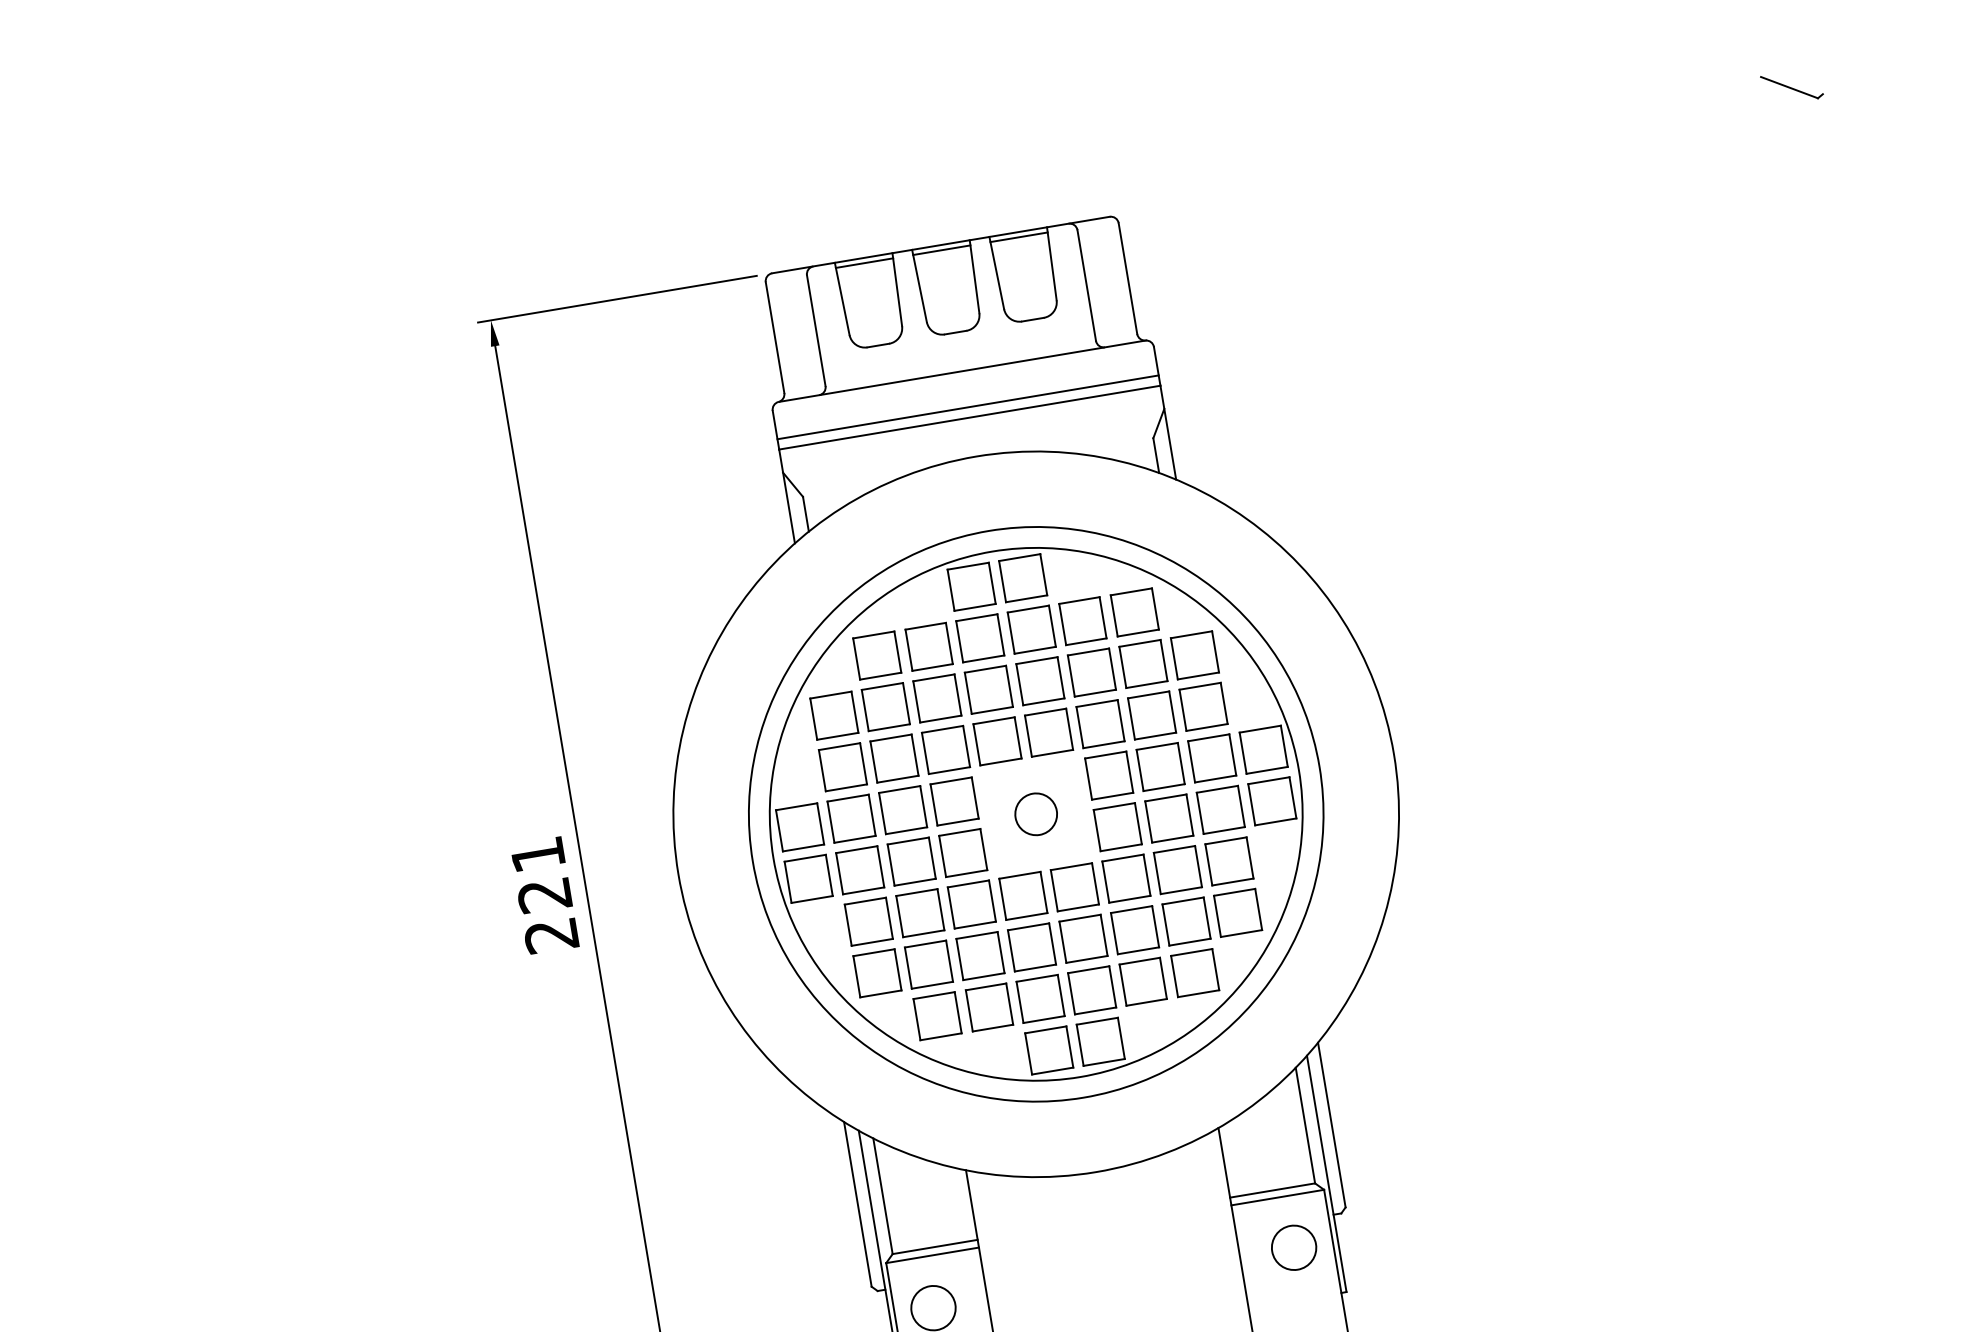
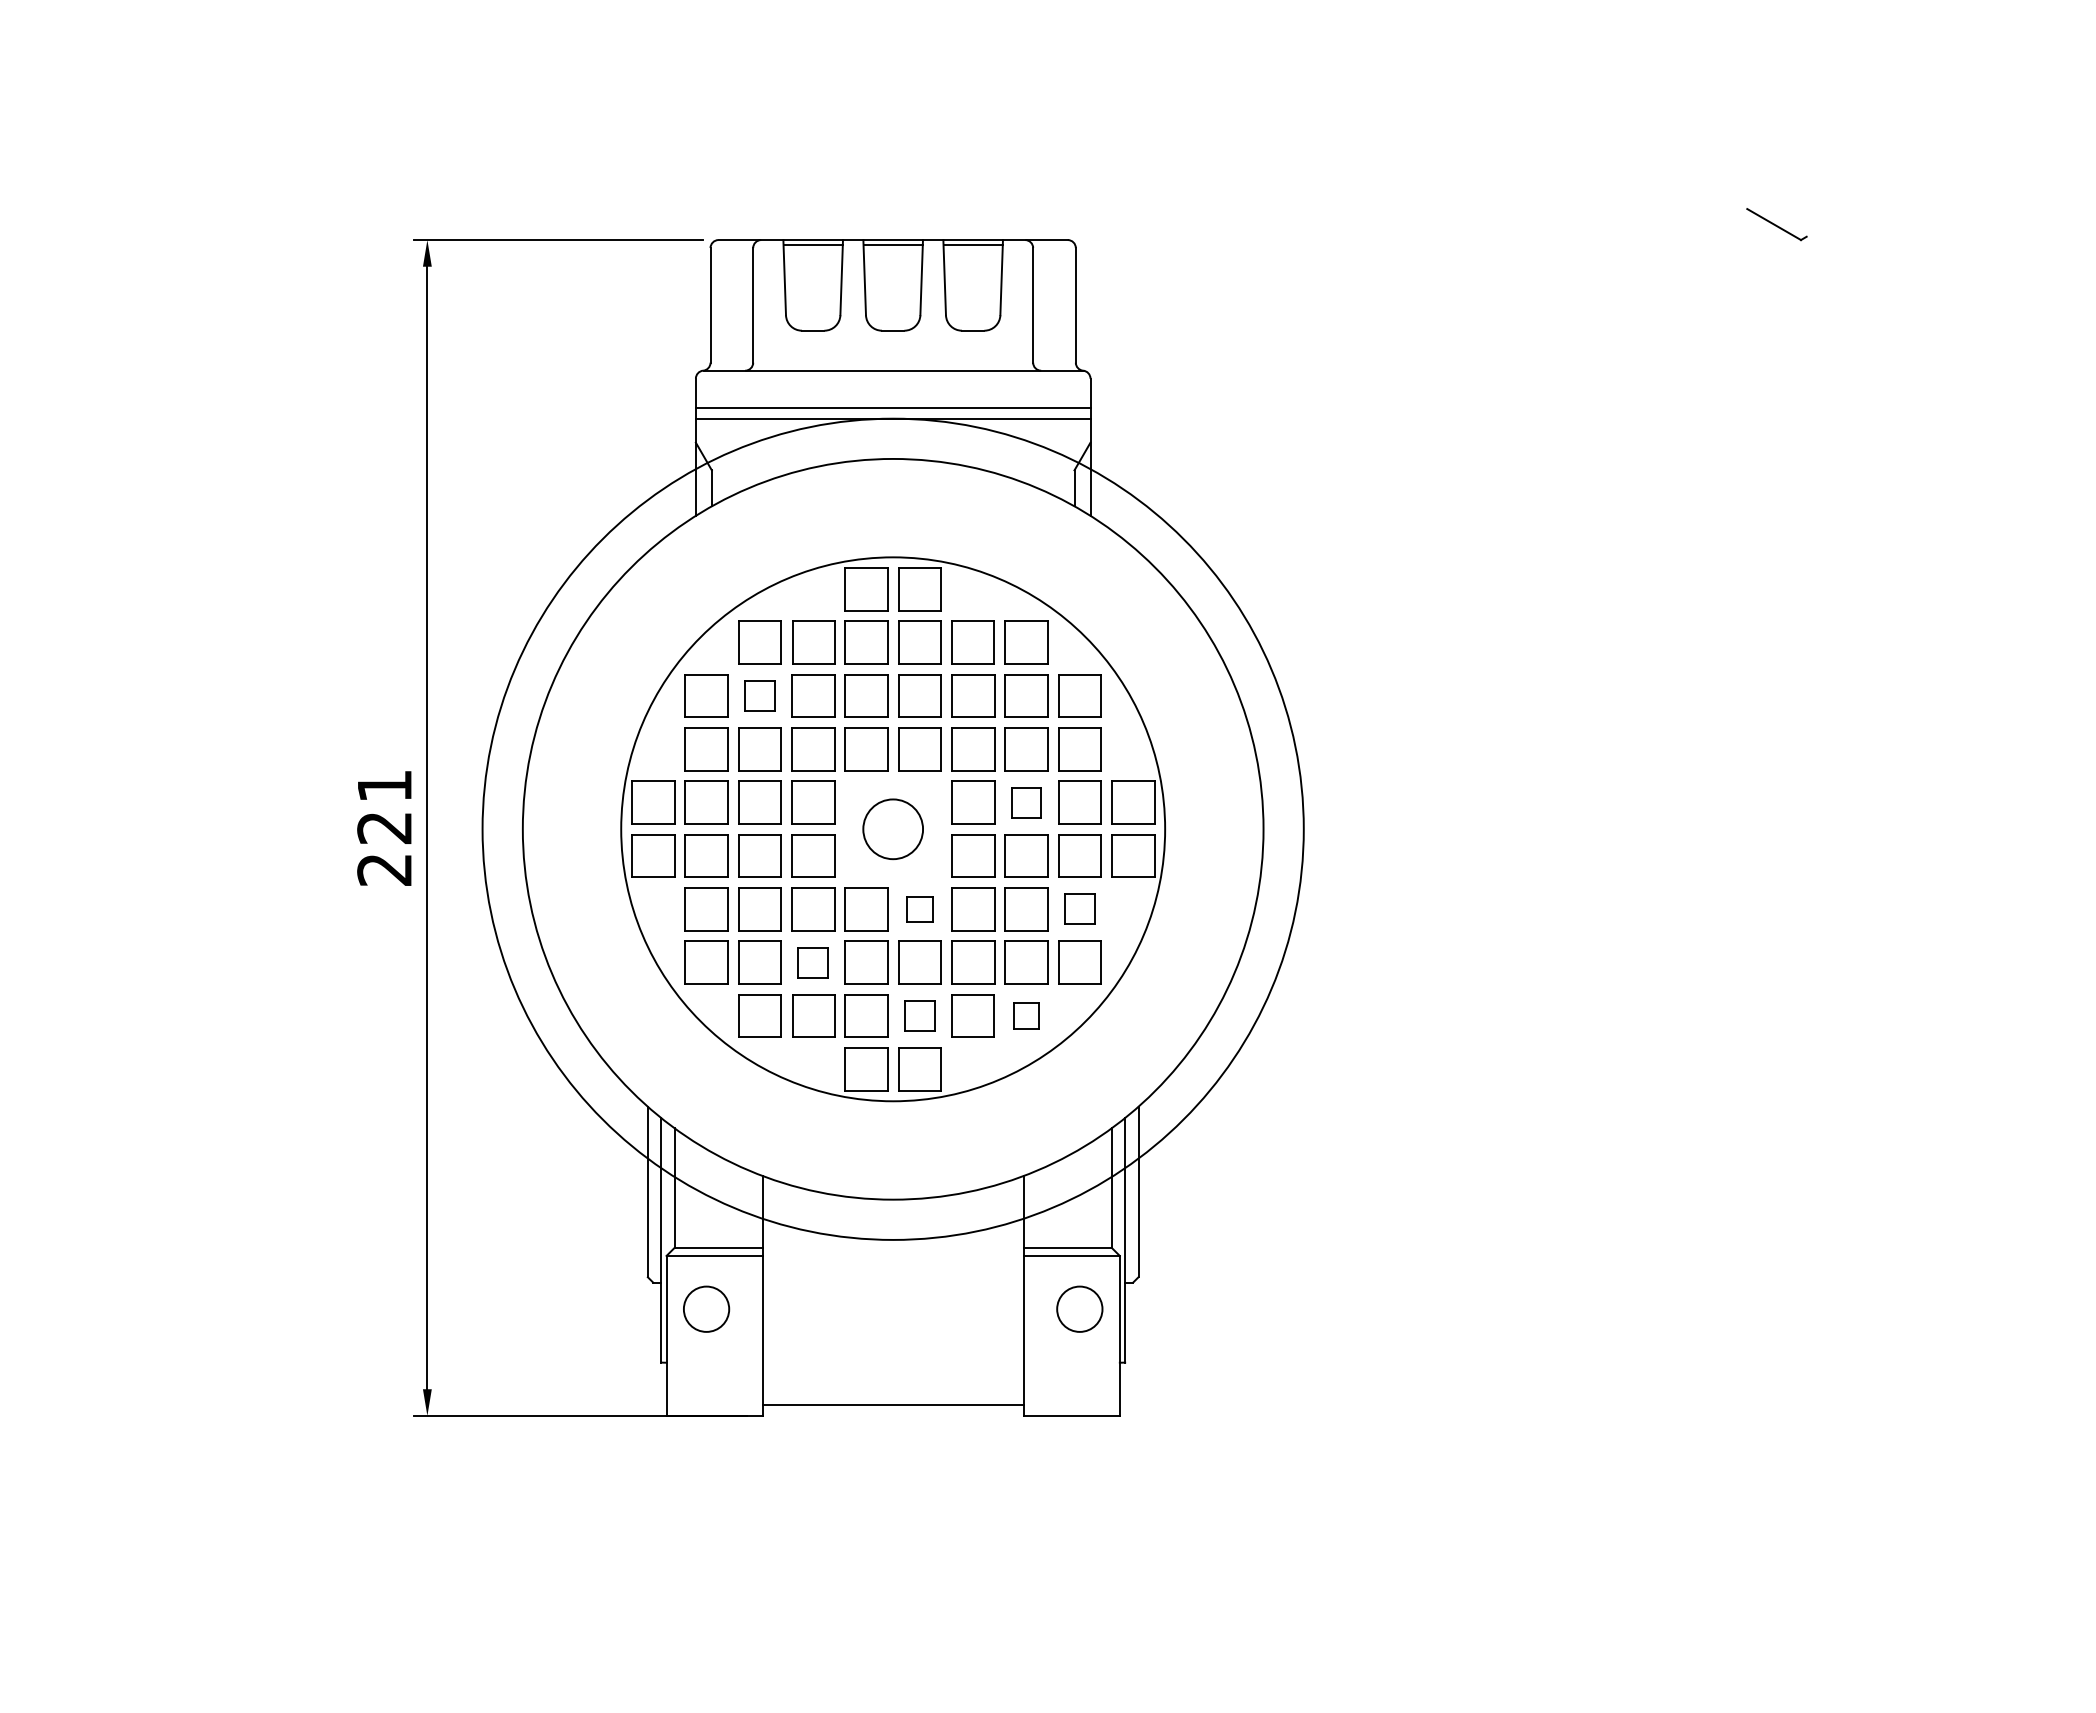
part: (885, 706) -> (759, 695), size x0.7
part: (1160, 766) -> (1026, 802), size x0.7
circle: (1035, 814) -> (892, 829), size x1.4
circle: (1035, 814) -> (892, 829), size x1.4
part: (1229, 861) -> (1079, 909), size x0.7
part: (1074, 887) -> (919, 909), size x0.6
part: (980, 955) -> (813, 962), size x0.7
part: (1195, 972) -> (1026, 1015), size x0.6
part: (1091, 989) -> (919, 1015), size x0.7

